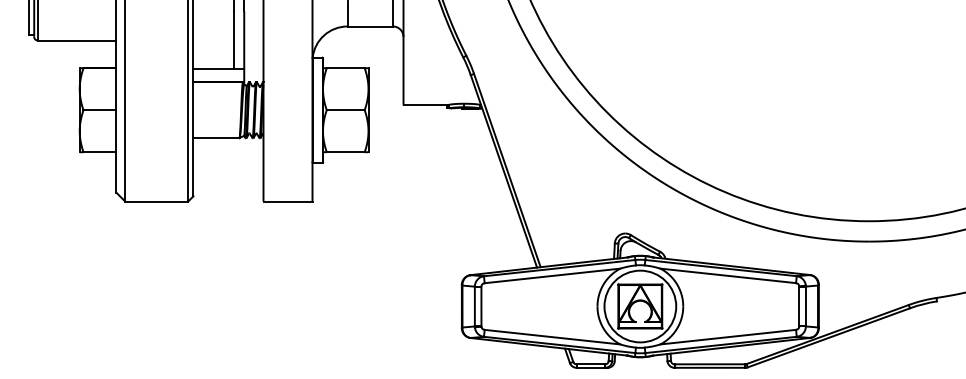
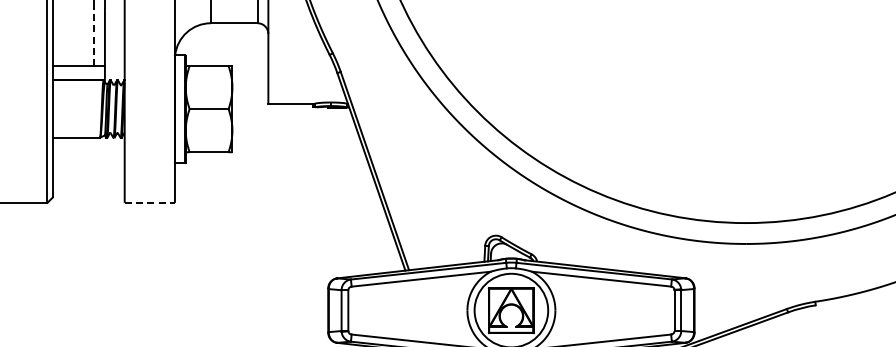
line: (233, 39) -> (93, 36), solid -> dashed
line: (288, 201) -> (150, 202), solid -> dashed

